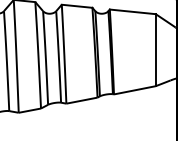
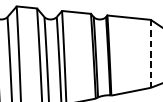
line: (155, 50) -> (150, 54), solid -> dashed

